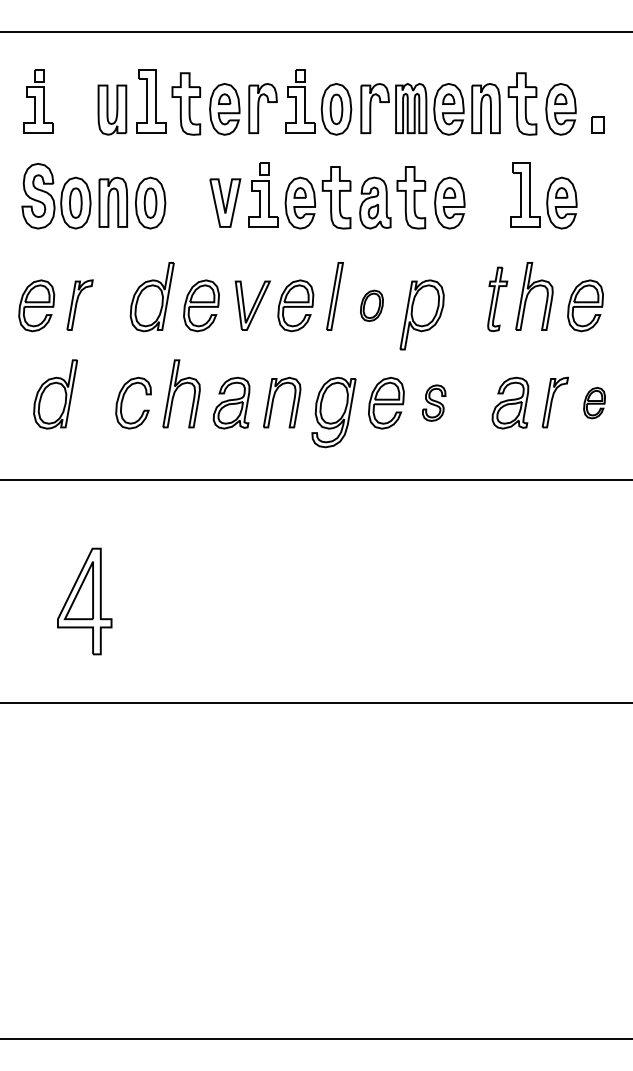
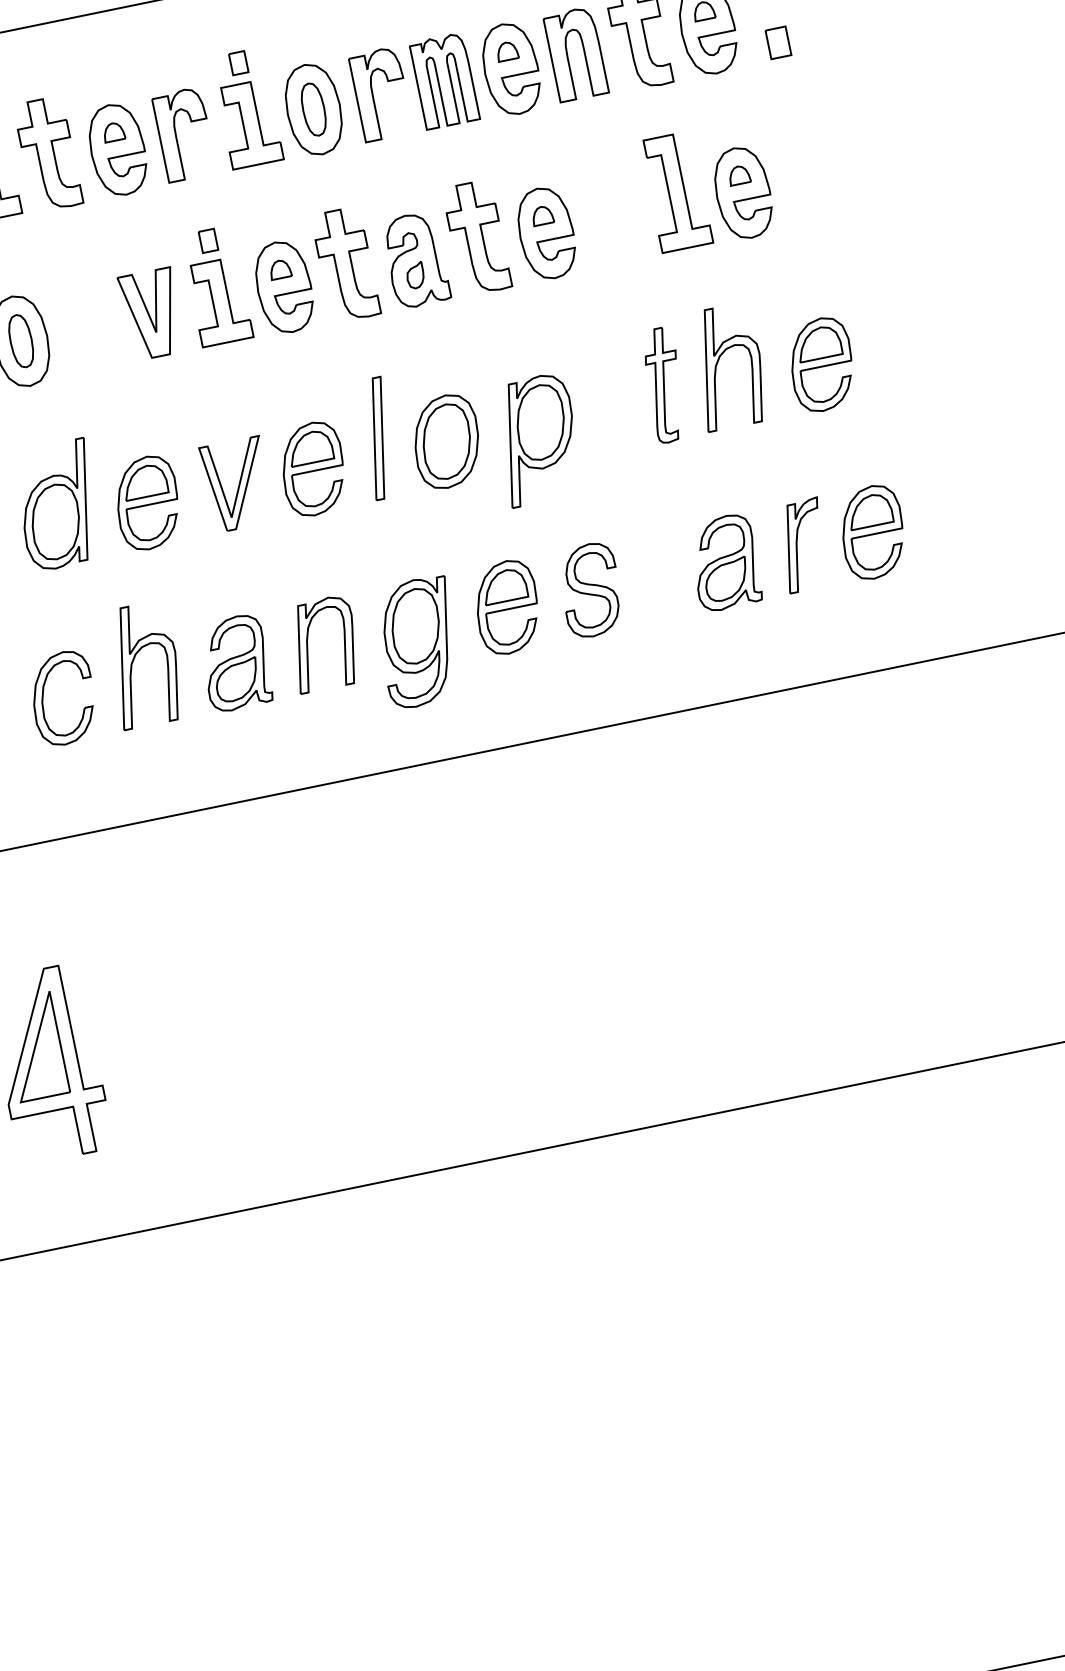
part: (371, 305) -> (445, 441), size x1.67
part: (434, 402) -> (591, 588), size x1.43
part: (594, 402) -> (872, 531), size x1.67

